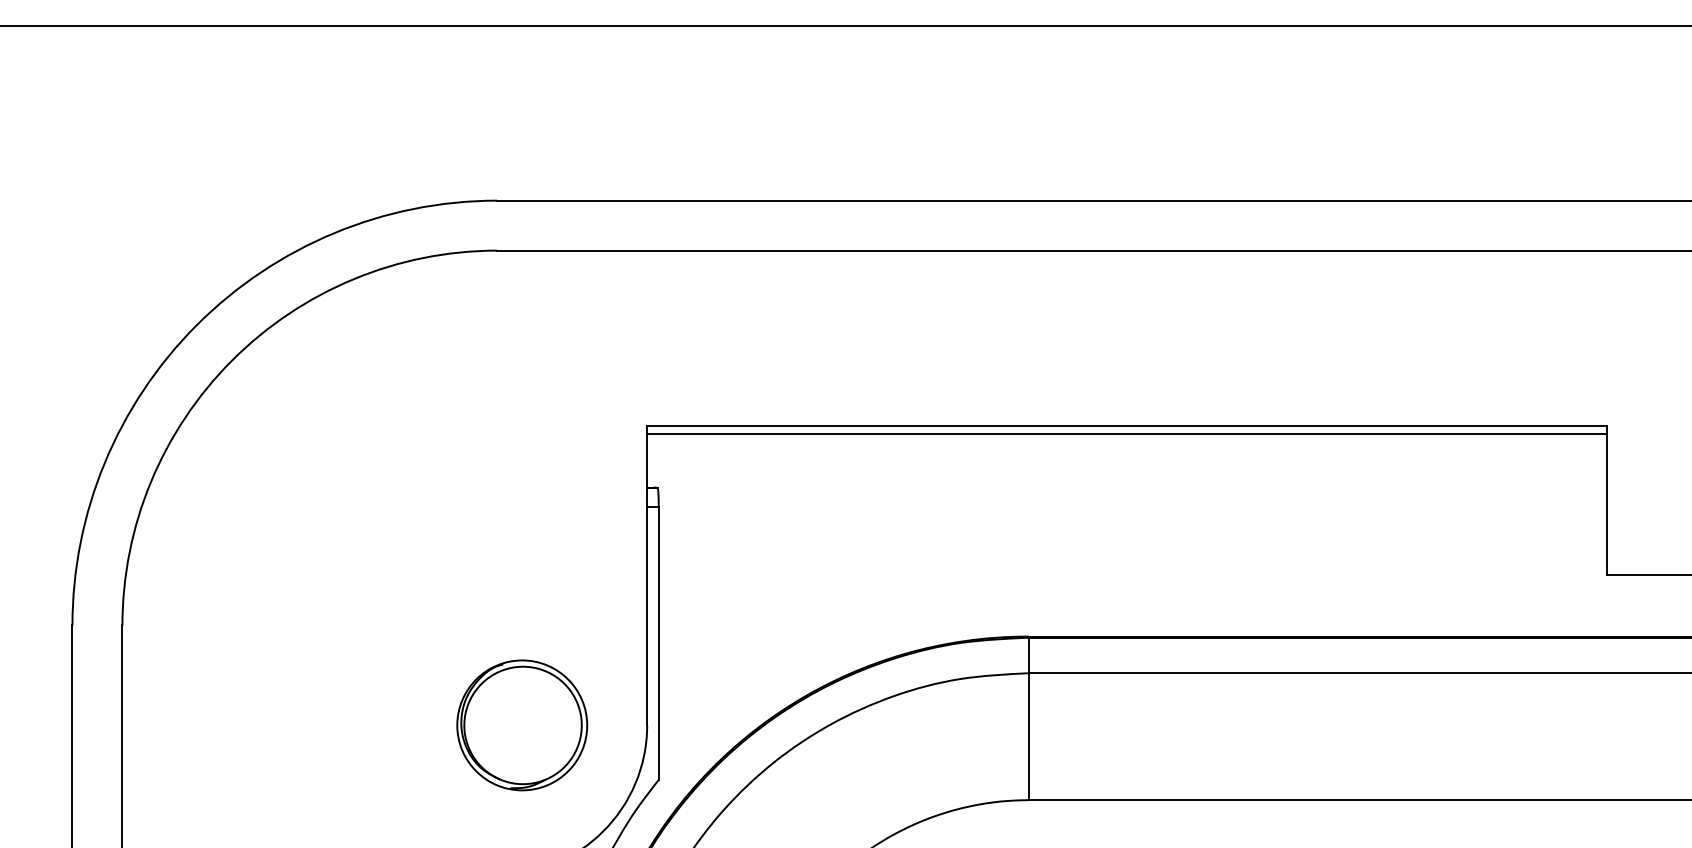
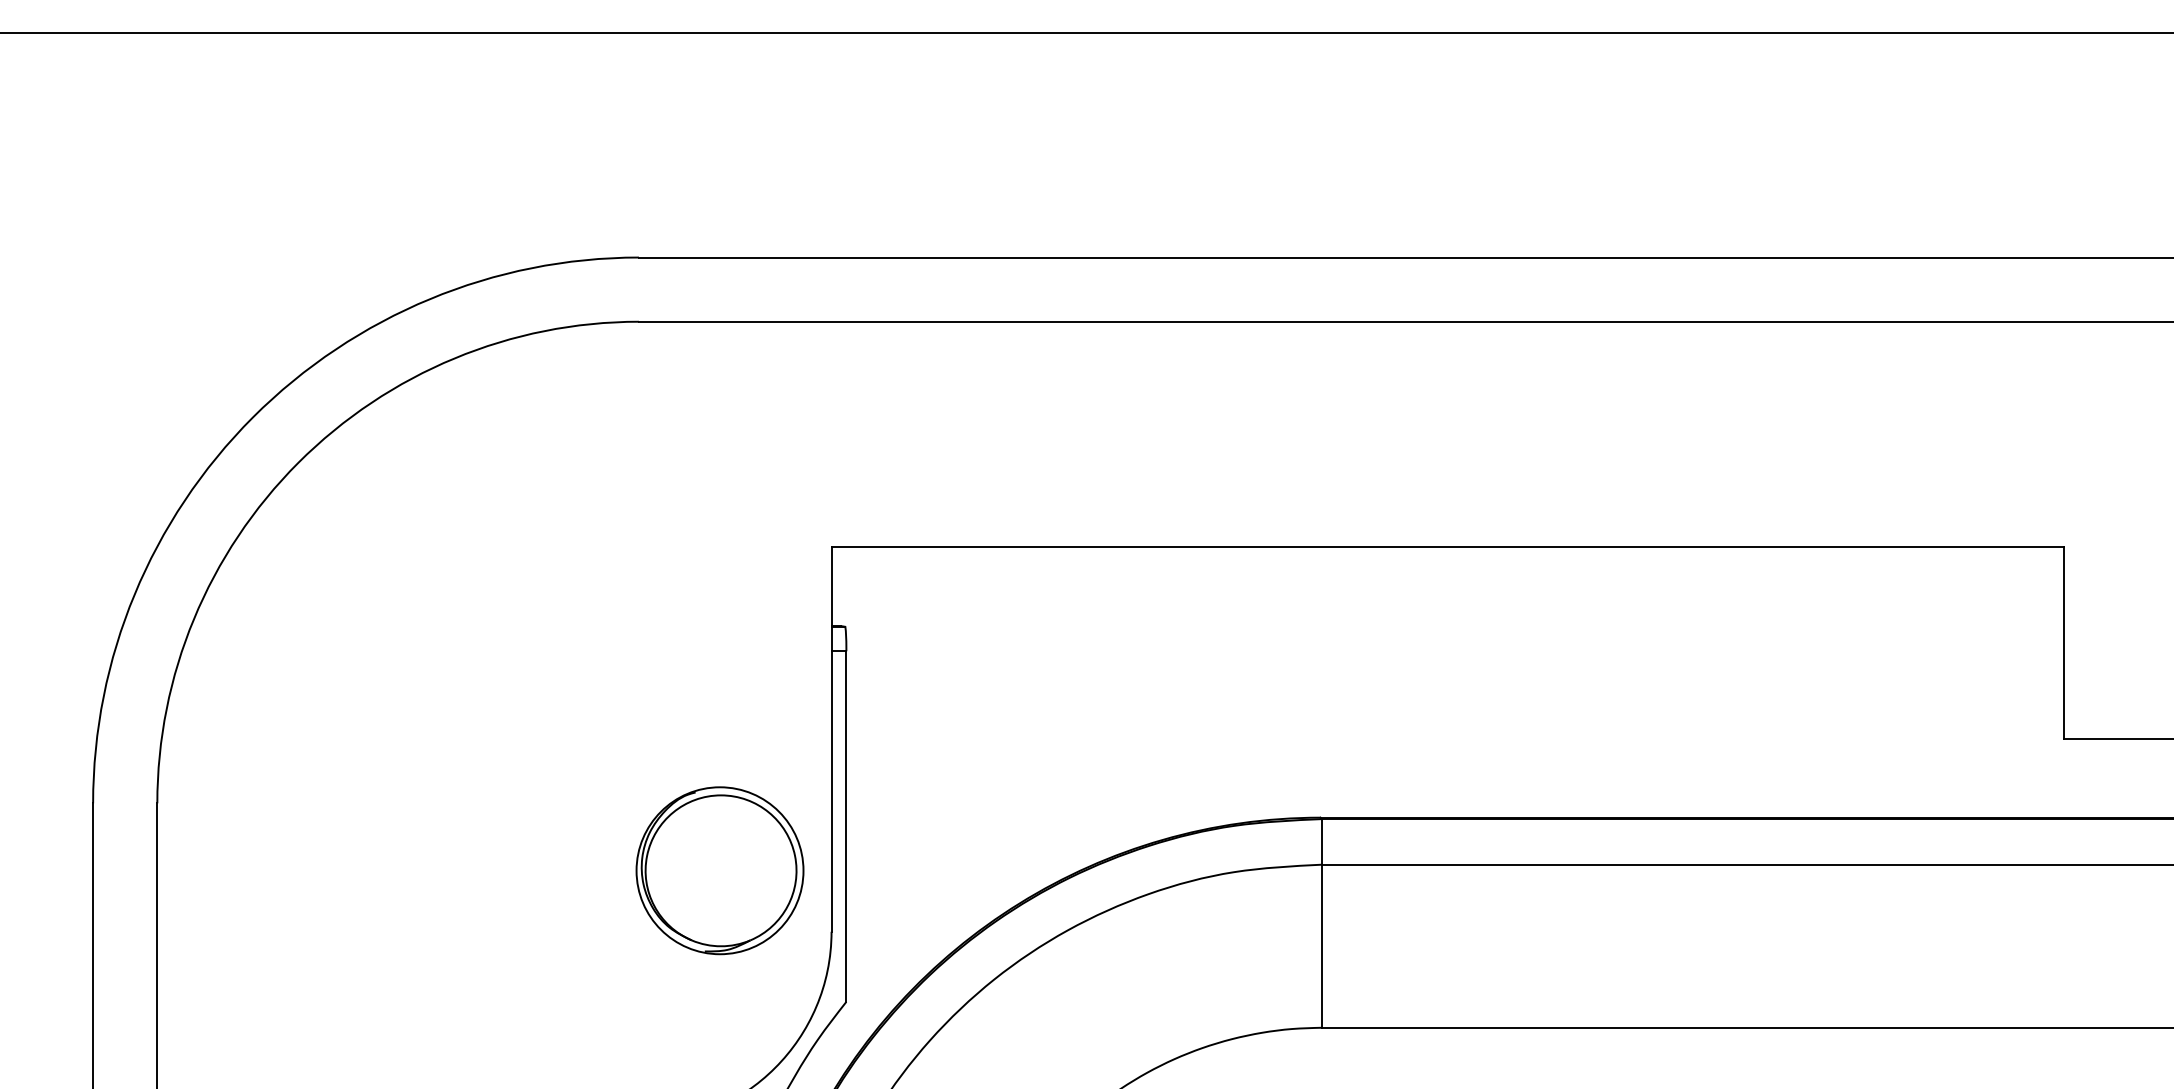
line: (1126, 434) -> (1447, 557), removed
part: (521, 725) -> (719, 870), moved

